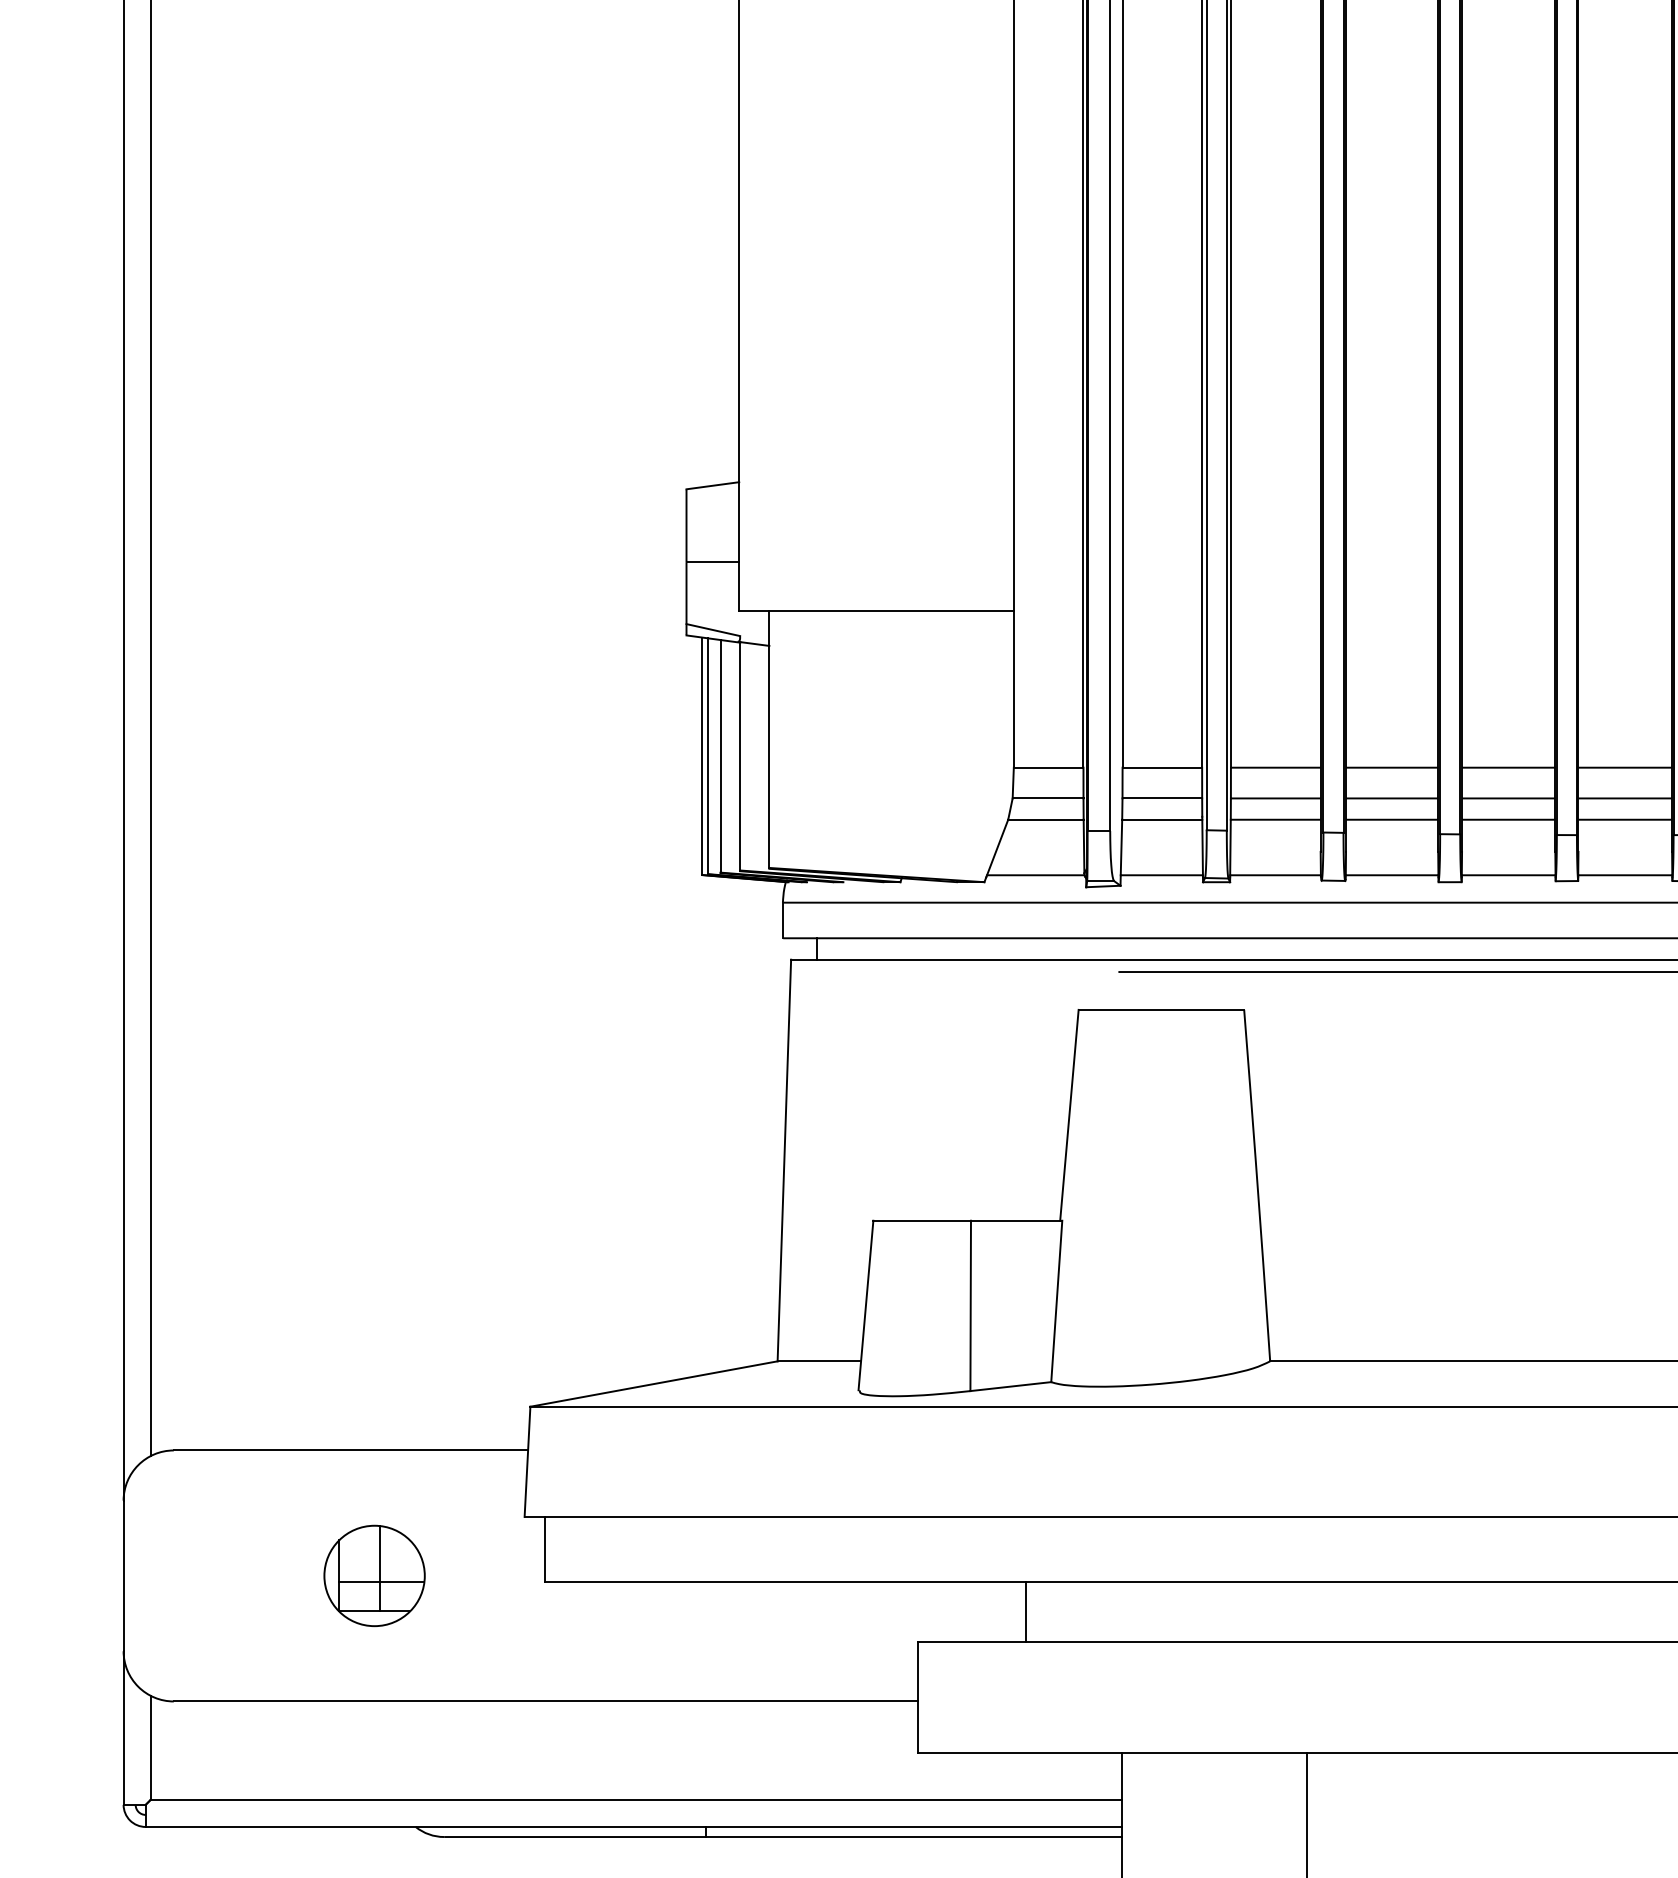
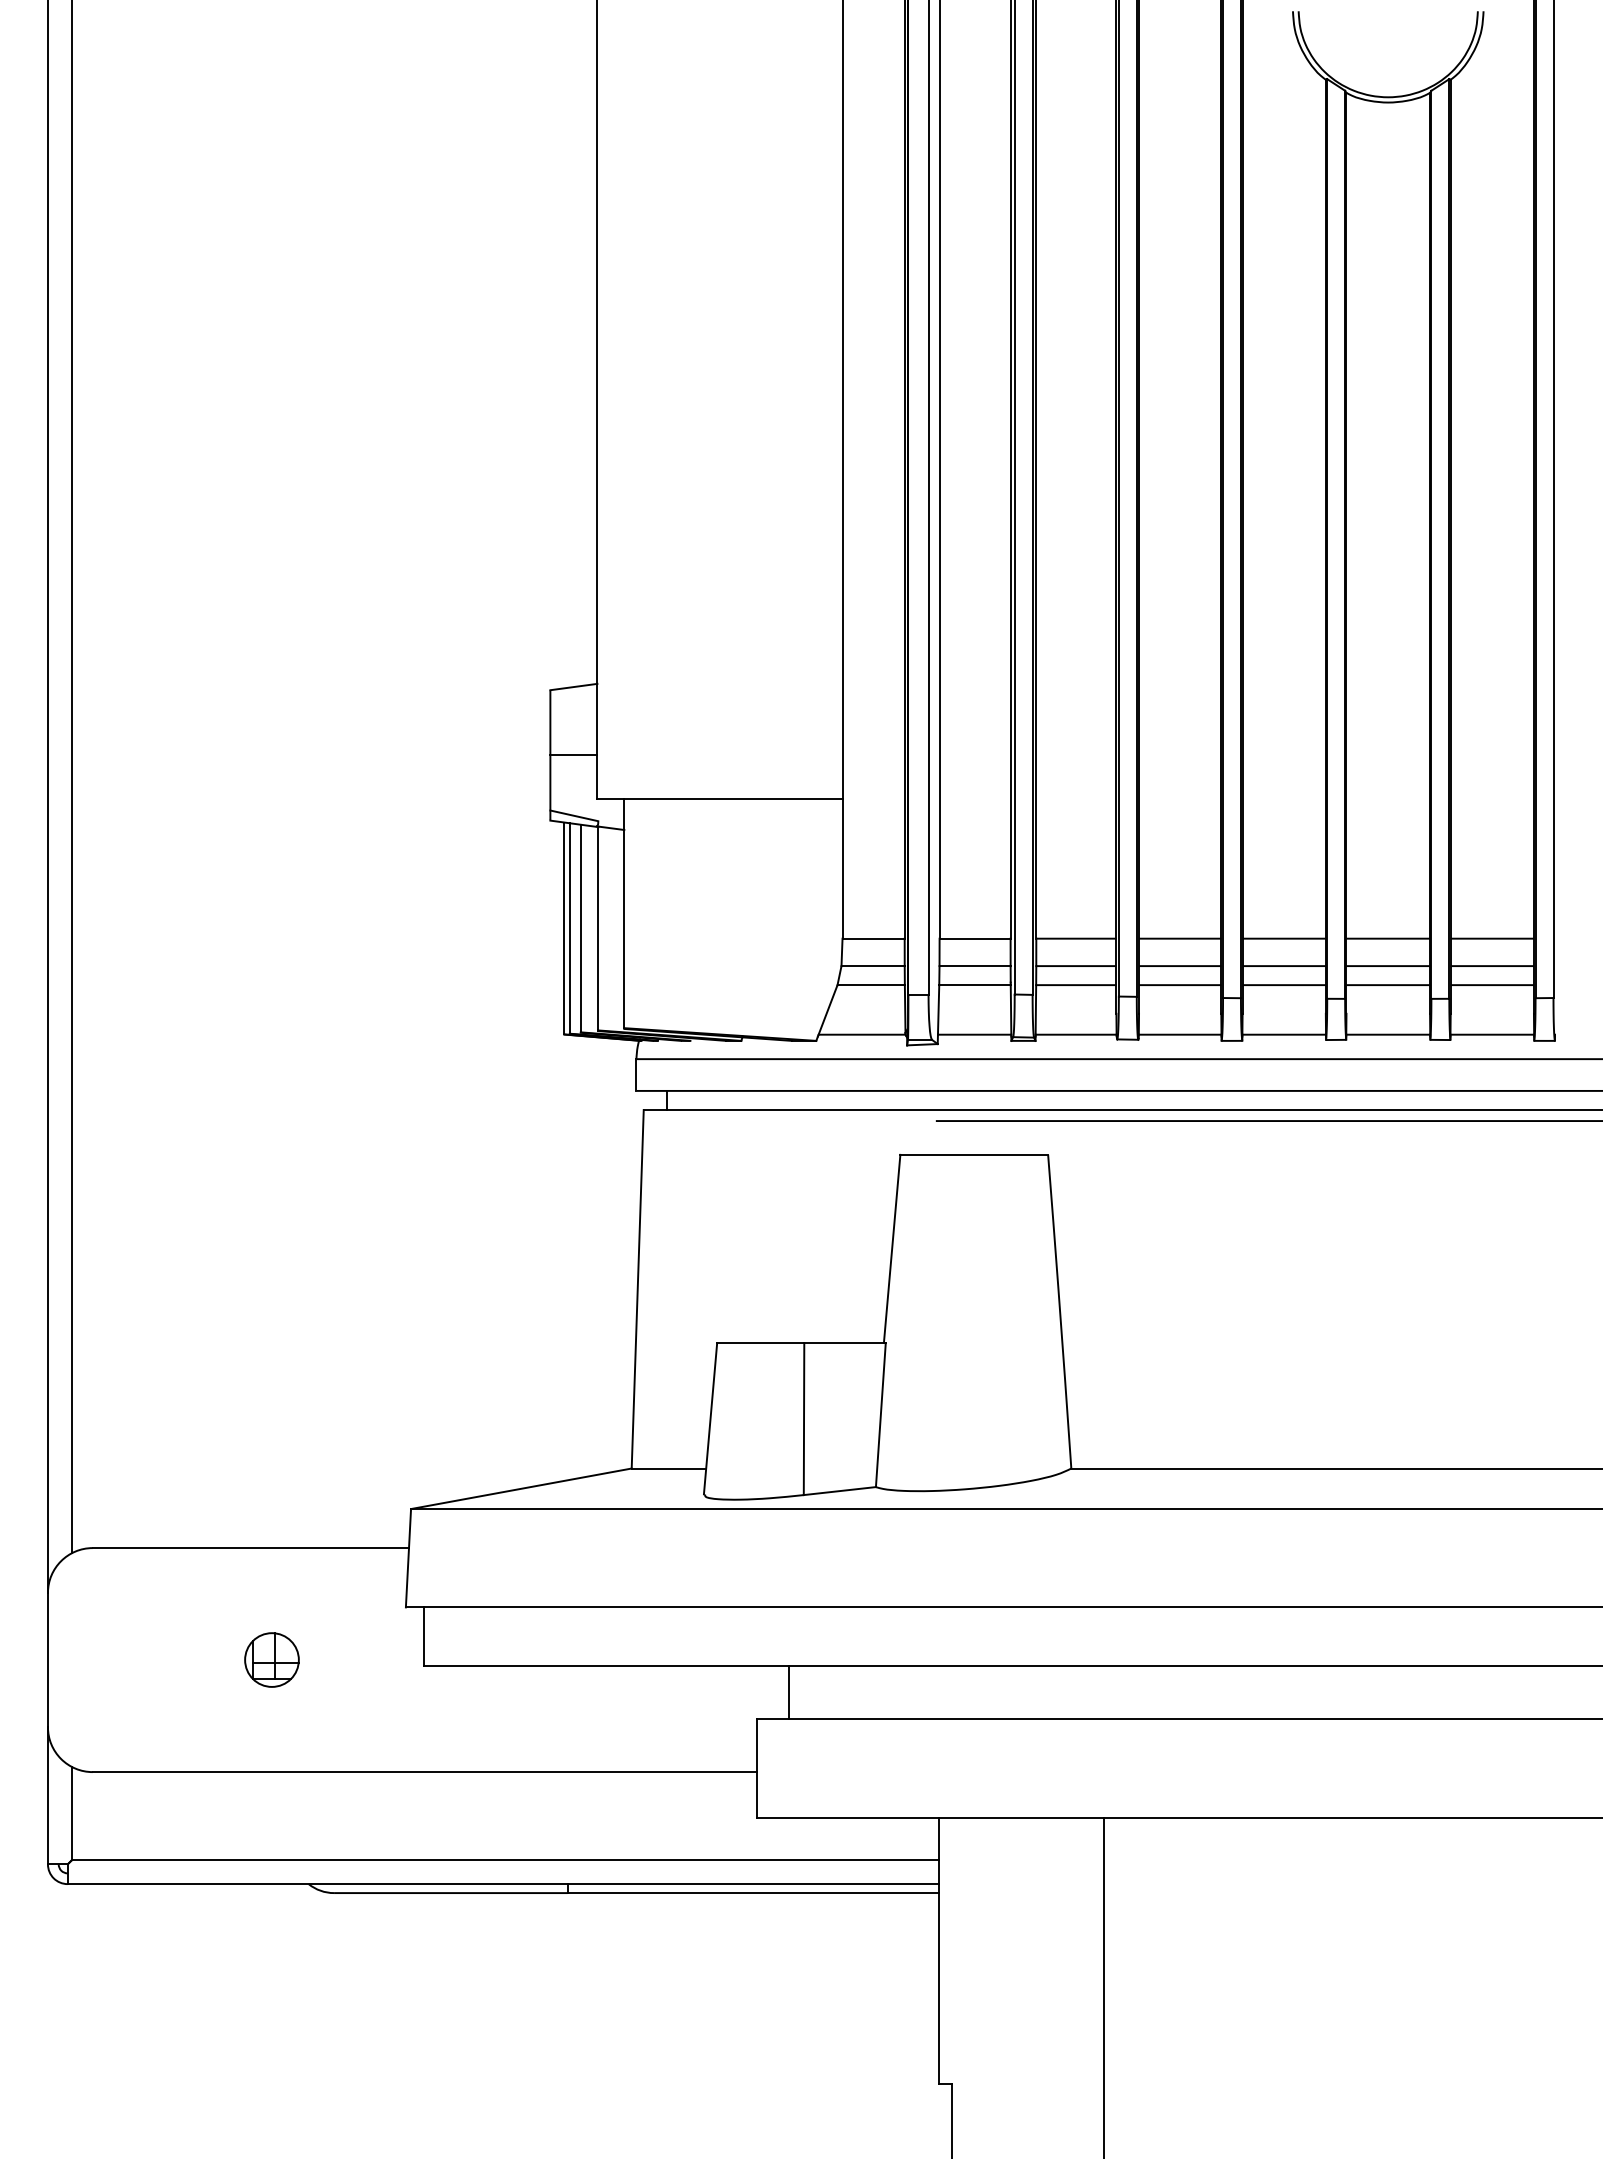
part: (374, 1575) -> (271, 1659), size x0.6
line: (1026, 1612) -> (789, 1692), moved

